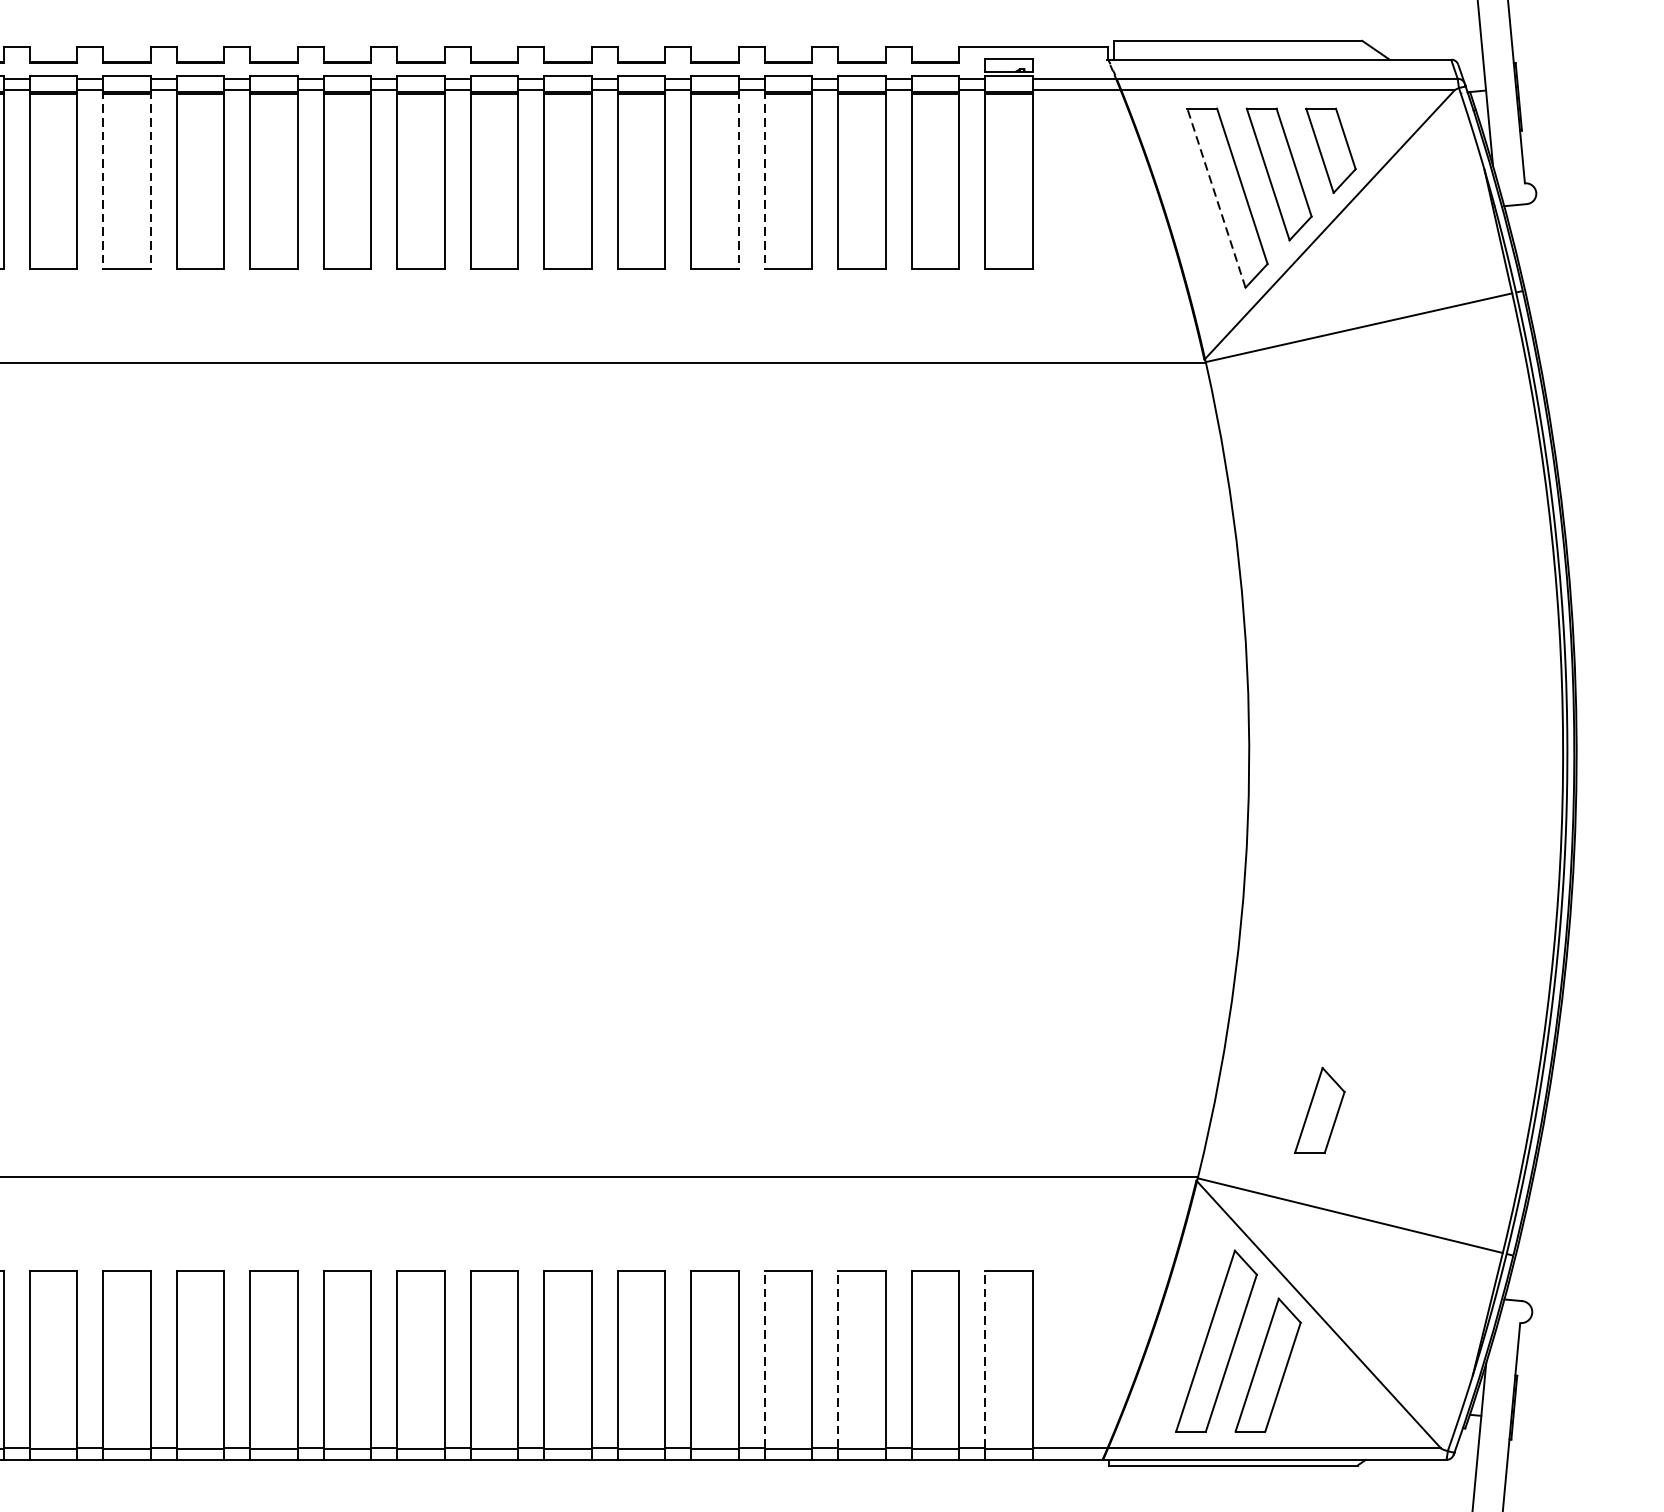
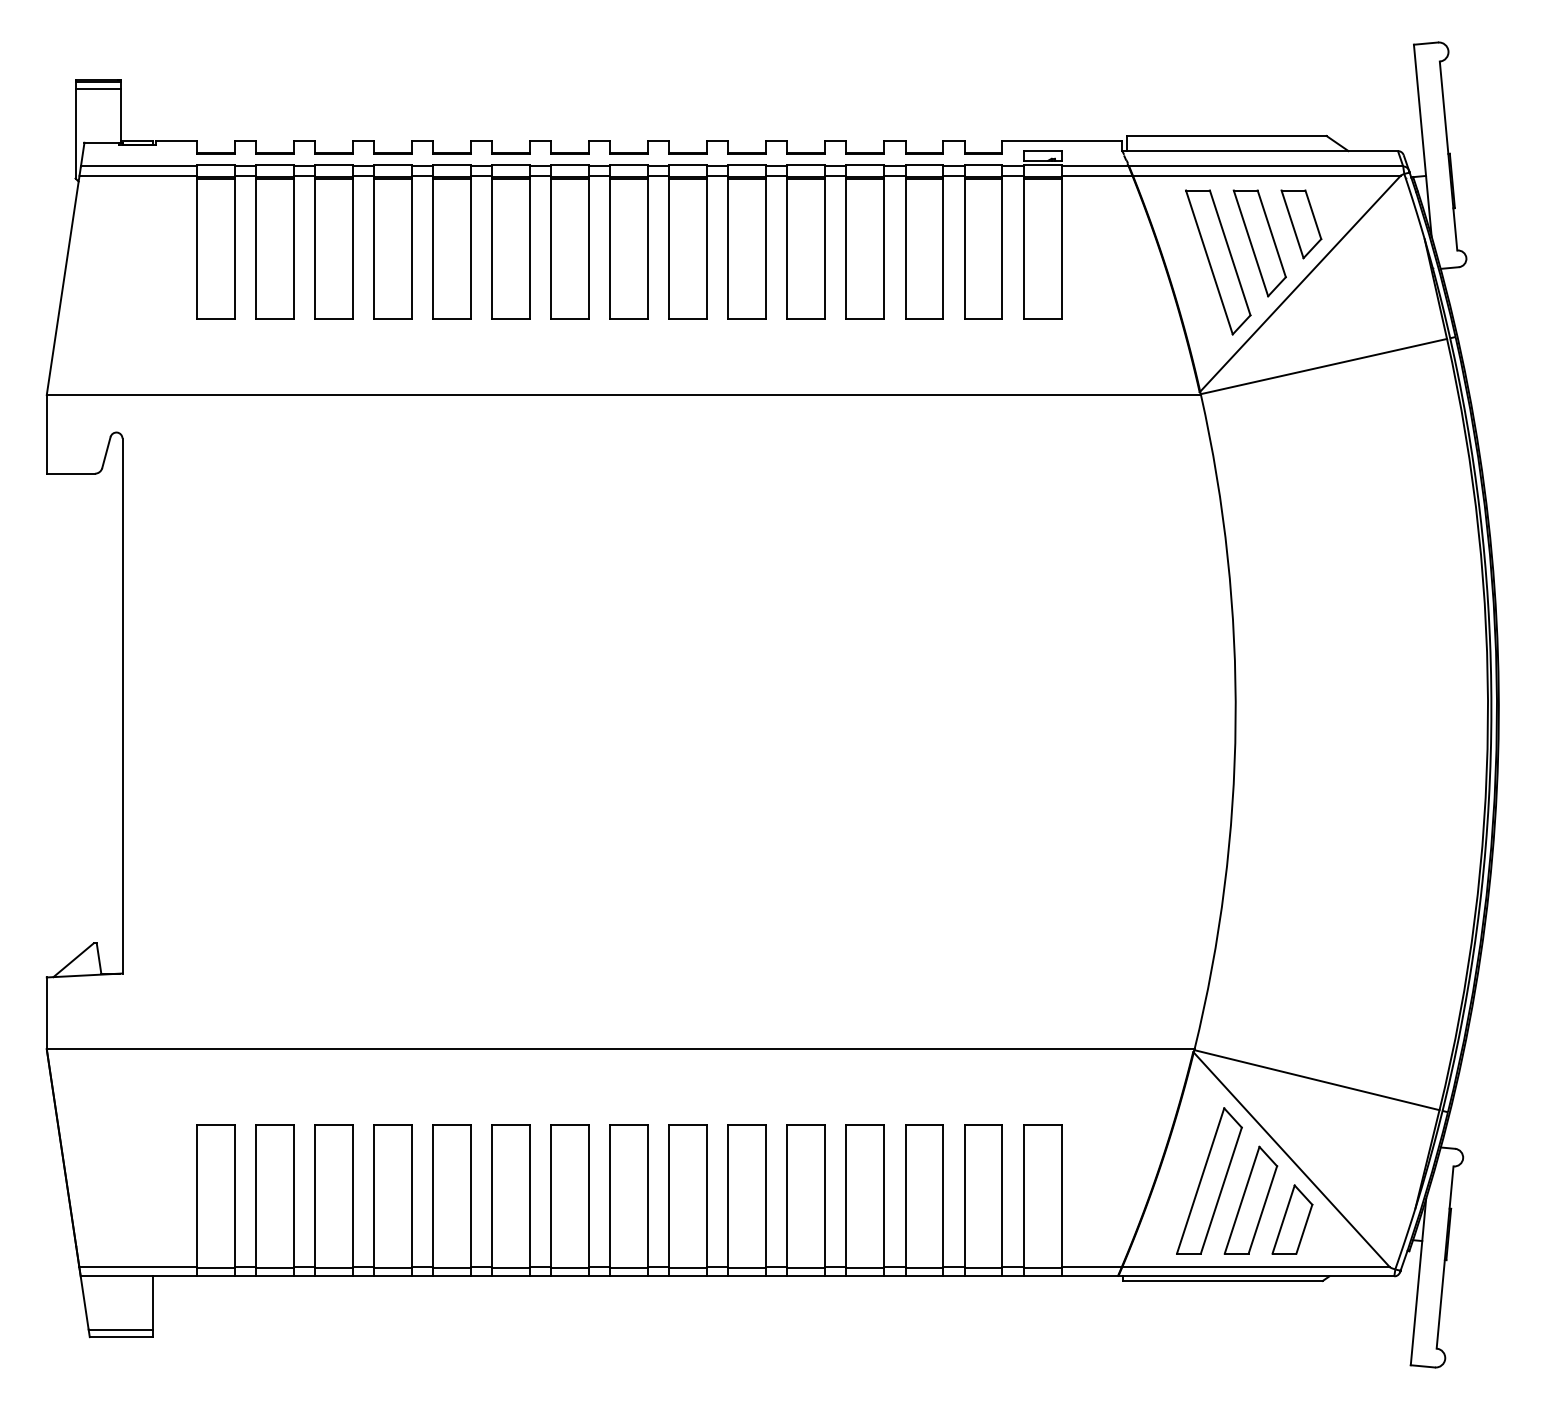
line: (102, 179) -> (314, 247), dashed -> solid
line: (150, 179) -> (352, 247), dashed -> solid
line: (738, 179) -> (825, 247), dashed -> solid
line: (764, 179) -> (846, 247), dashed -> solid
line: (1216, 198) -> (1209, 262), dashed -> solid
part: (1319, 1110) -> (1292, 1219), moved
line: (764, 1359) -> (846, 1195), dashed -> solid
line: (838, 1359) -> (905, 1195), dashed -> solid
line: (985, 1359) -> (1023, 1195), dashed -> solid

